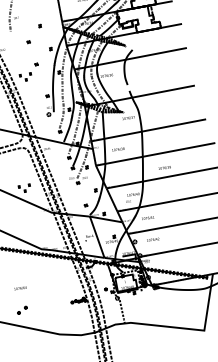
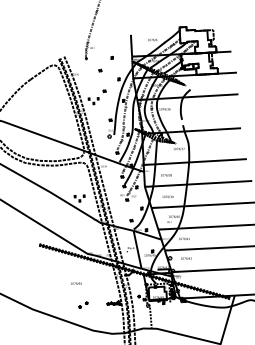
text: (164, 167) -> (167, 196), moved
text: (20, 288) -> (76, 283), moved
part: (22, 309) -> (83, 304), moved

